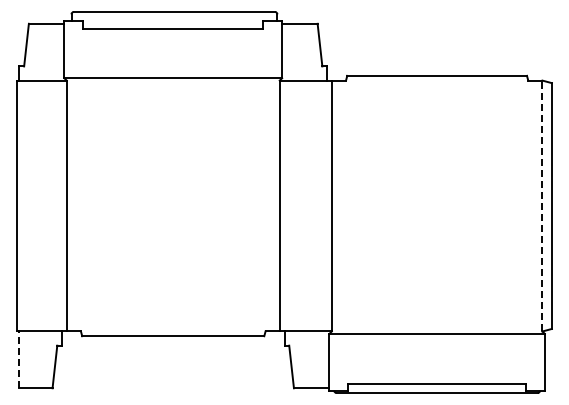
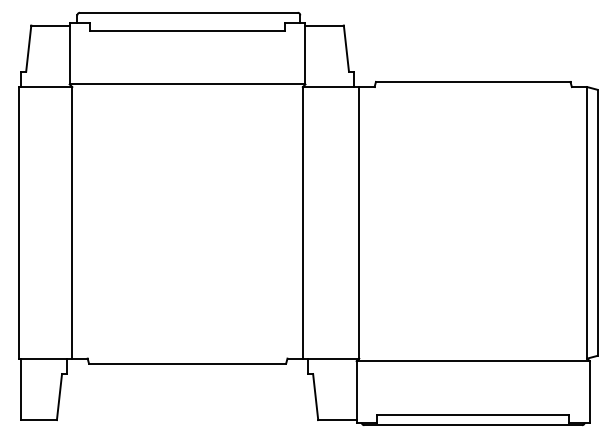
line: (542, 205) -> (587, 222), dashed -> solid
line: (19, 359) -> (21, 388), dashed -> solid

